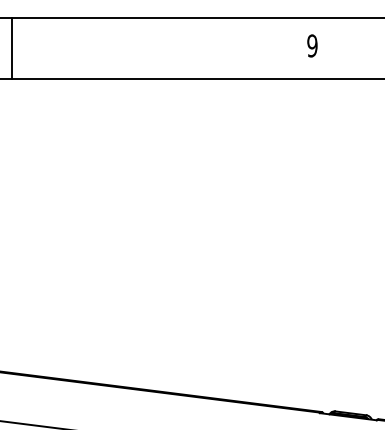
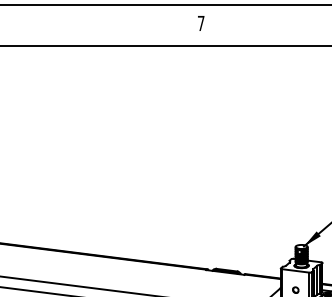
text: (311, 45) -> (200, 23), 9 -> 7

